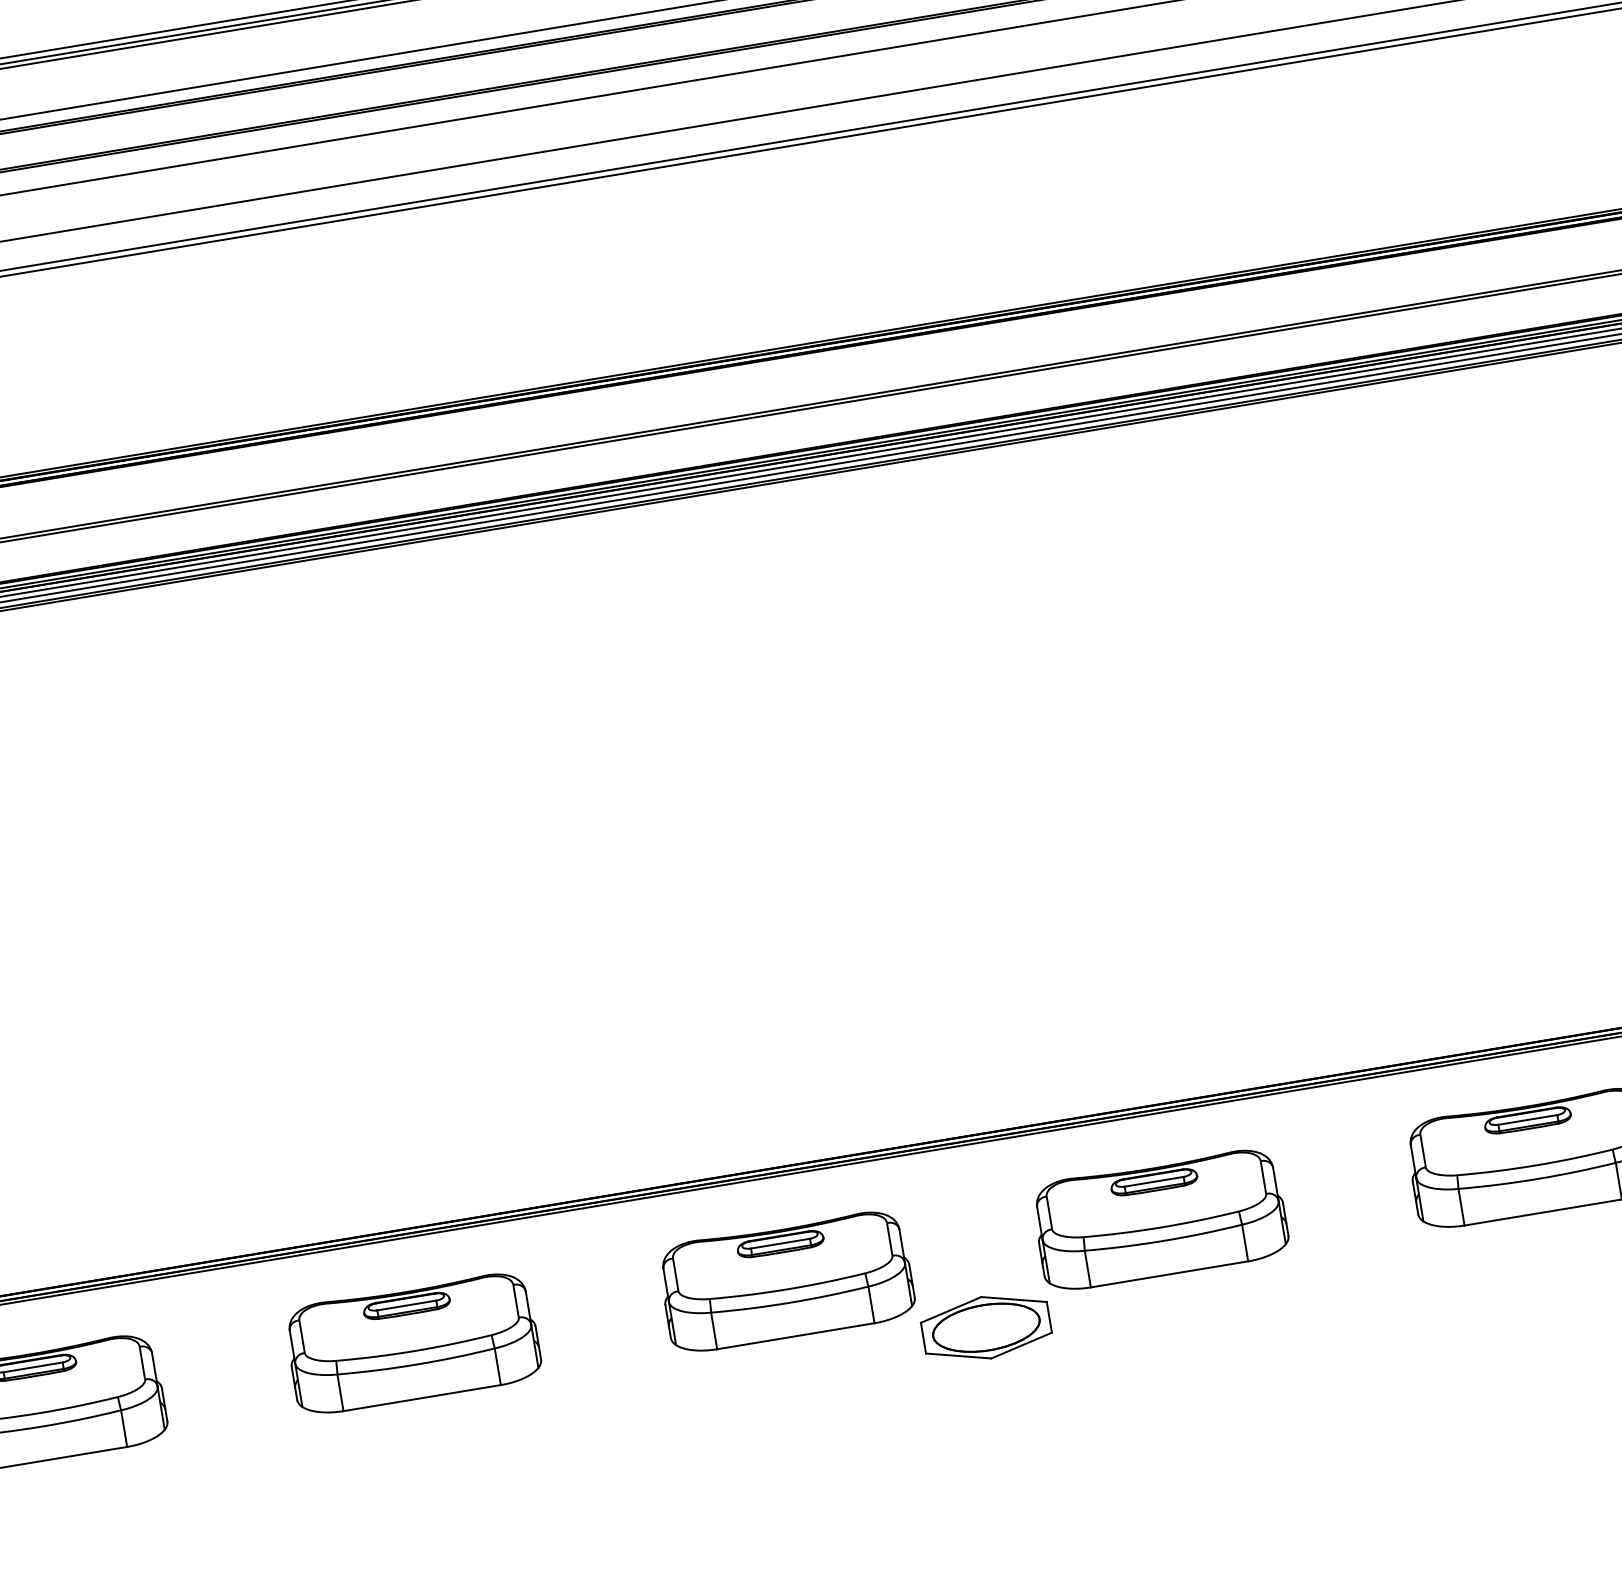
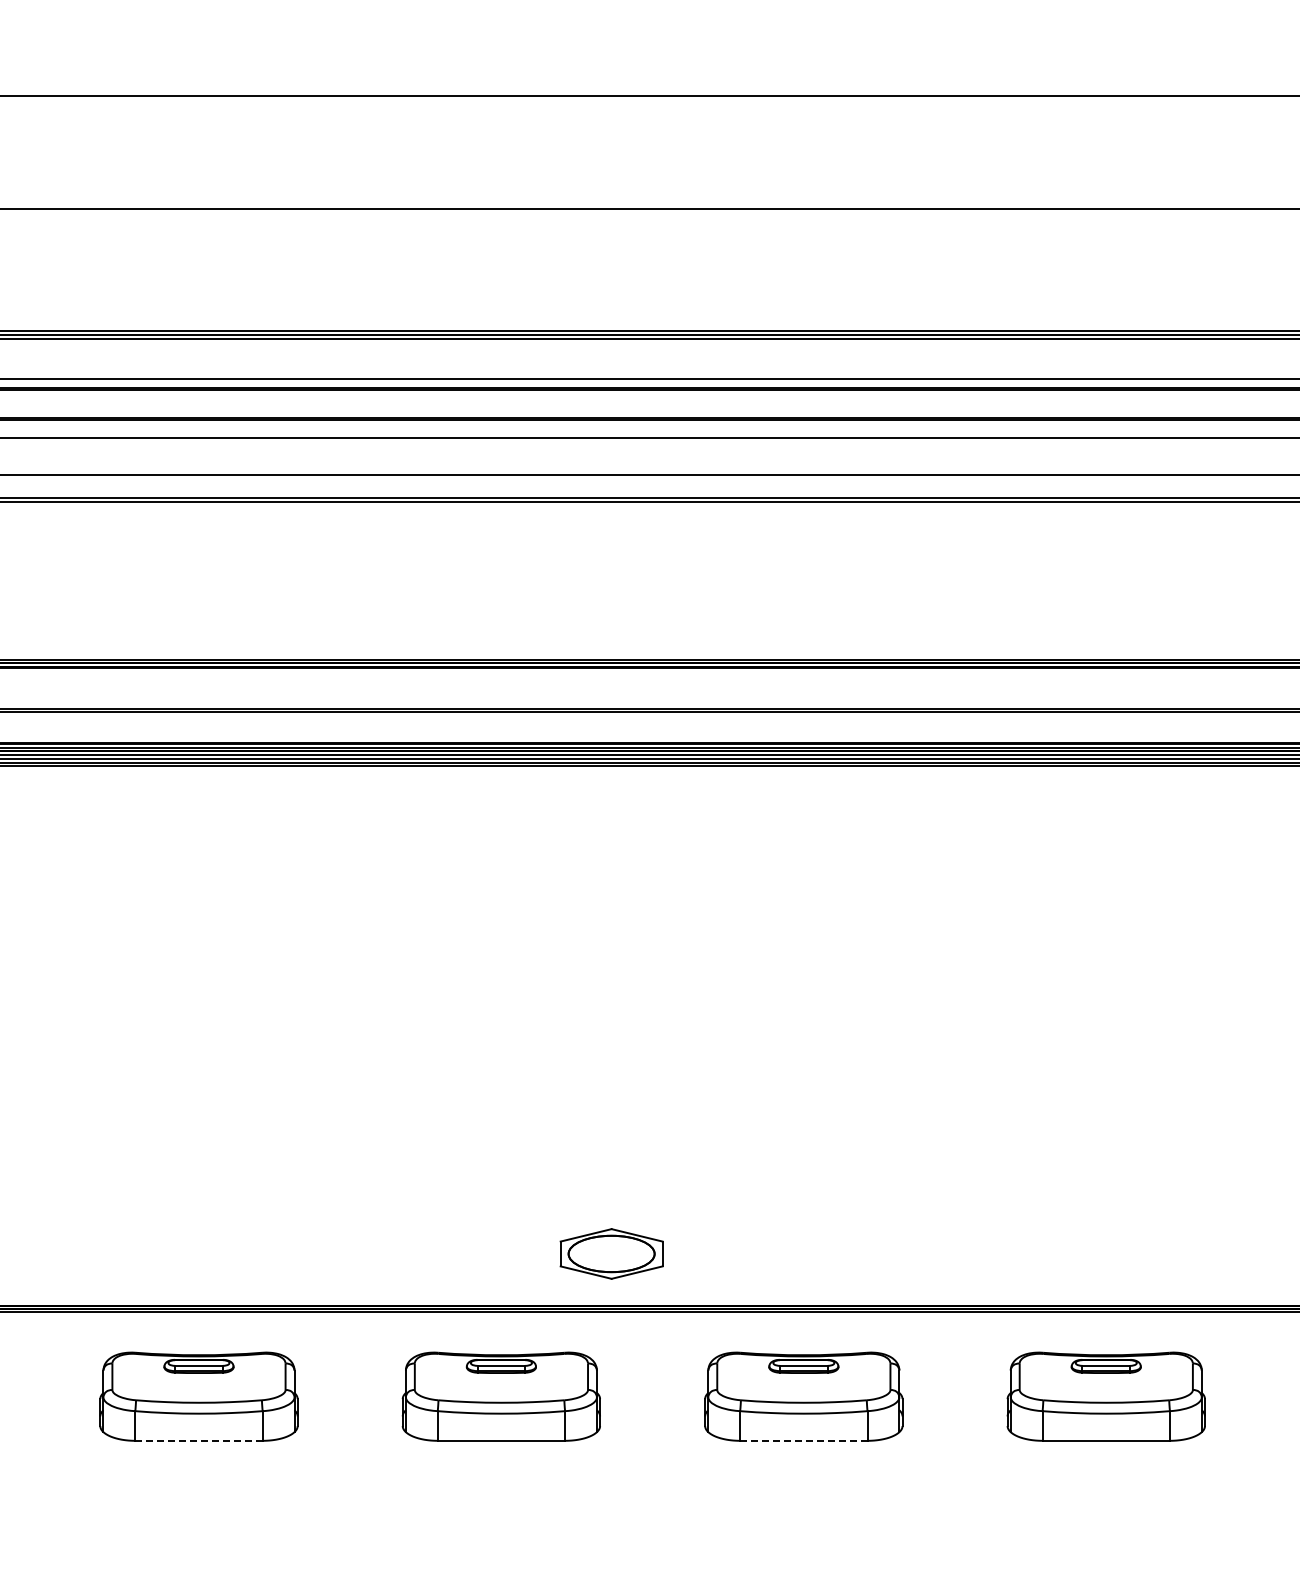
line: (1169, 1274) -> (803, 1440), solid -> dashed
part: (986, 1327) -> (611, 1253), moved
line: (421, 1397) -> (198, 1440), solid -> dashed

